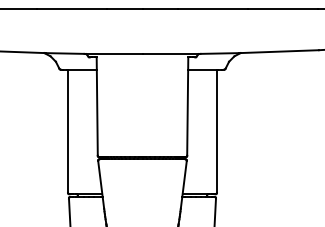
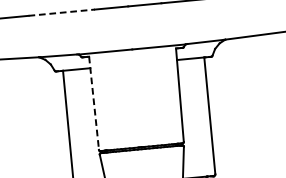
line: (72, 8) -> (61, 12), solid -> dashed
line: (97, 107) -> (94, 104), solid -> dashed

